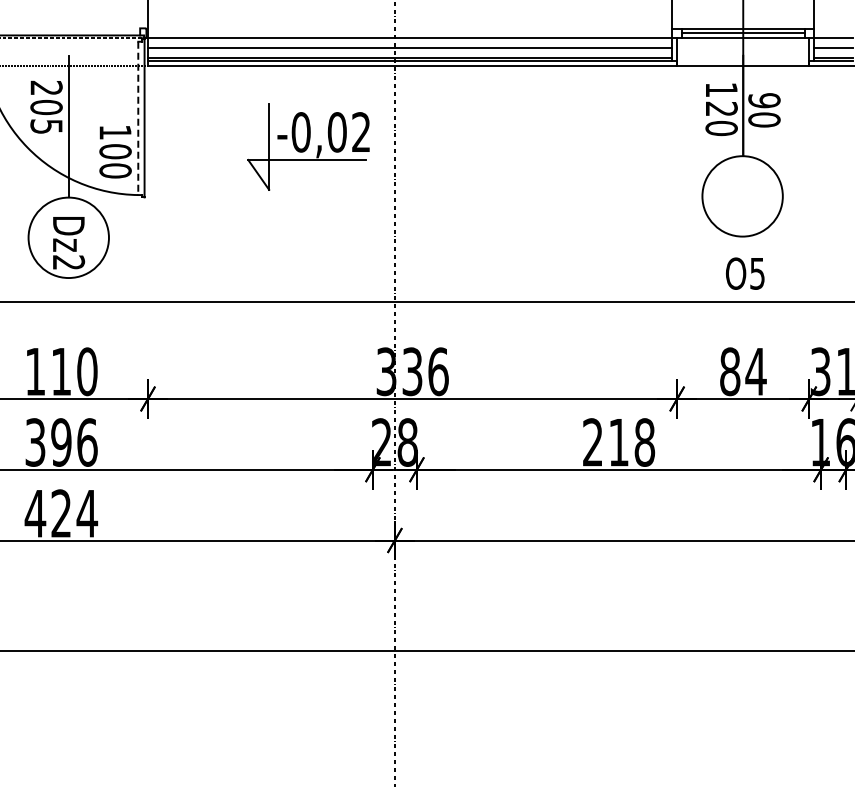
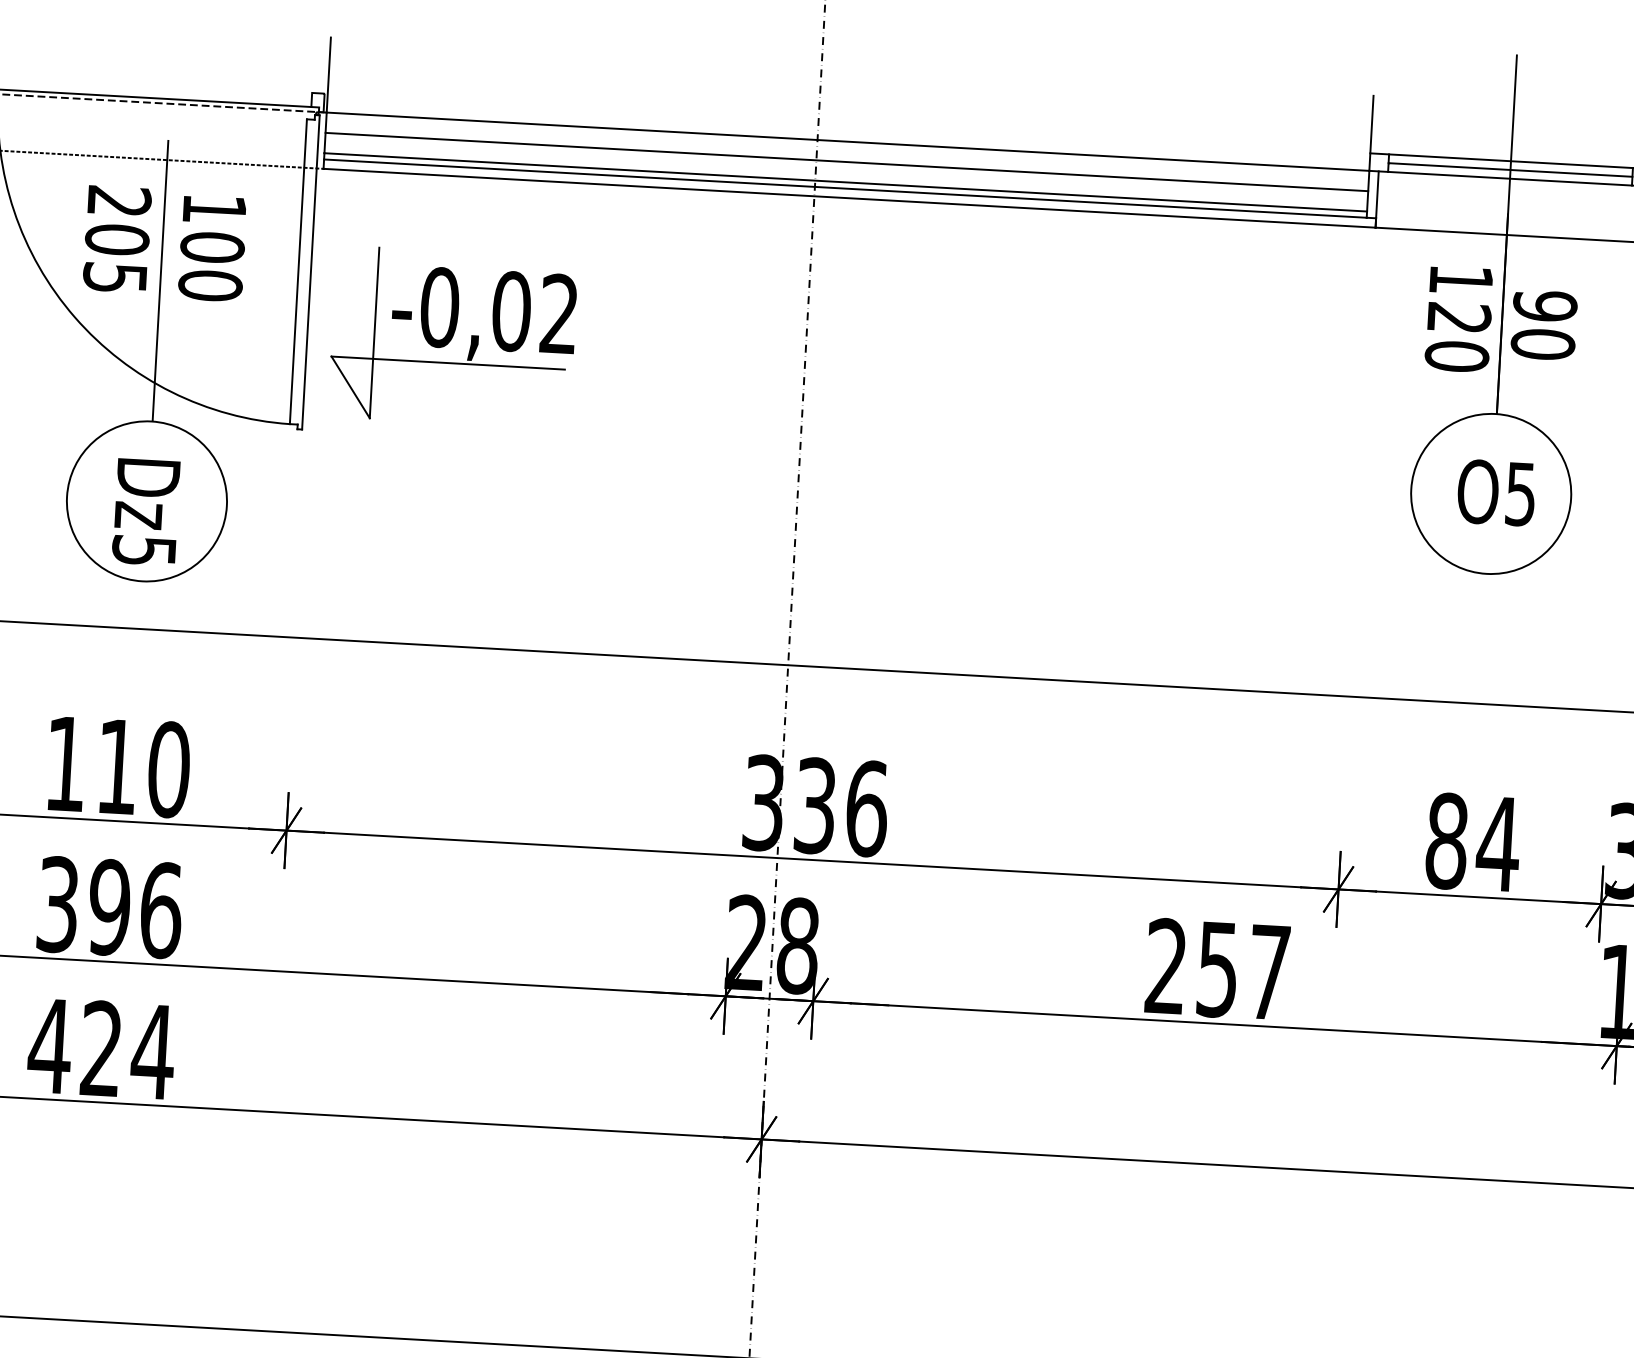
line: (138, 118) -> (298, 271), dashed -> solid
part: (308, 146) -> (452, 336), moved
text: (115, 152) -> (212, 249), moved
text: (68, 262) -> (143, 550), Dz2 -> Dz5
text: (745, 273) -> (1496, 492), moved
text: (632, 442) -> (1244, 970), 218 -> 257

